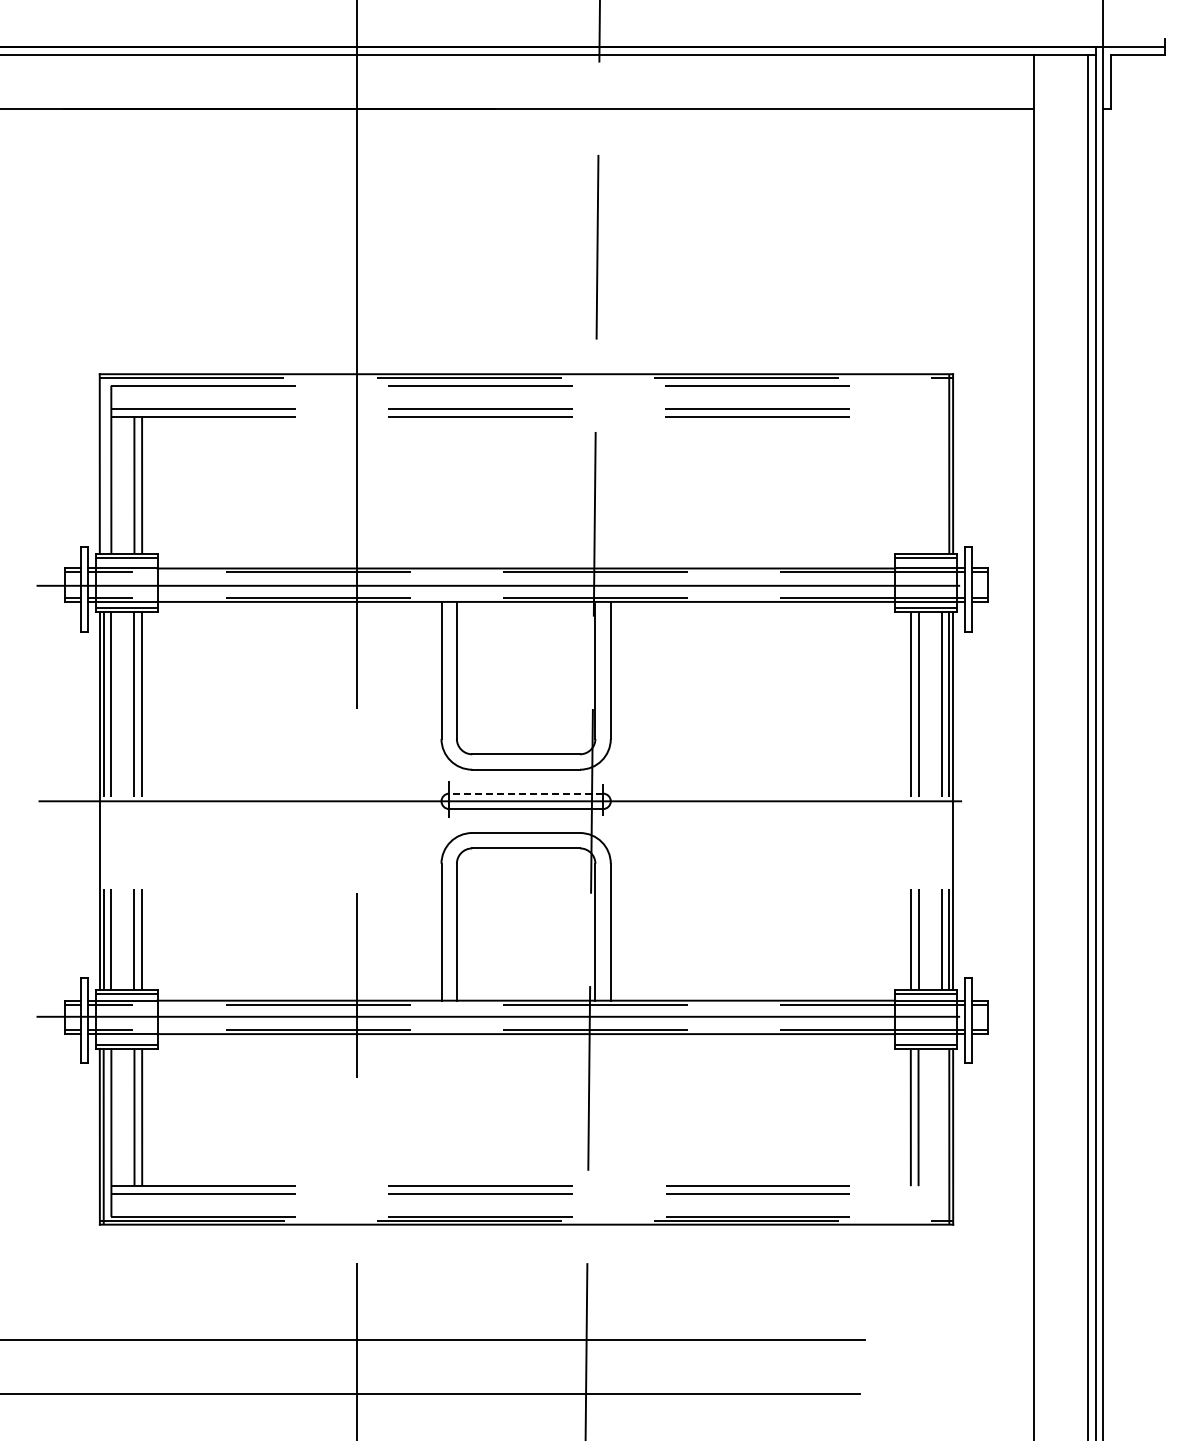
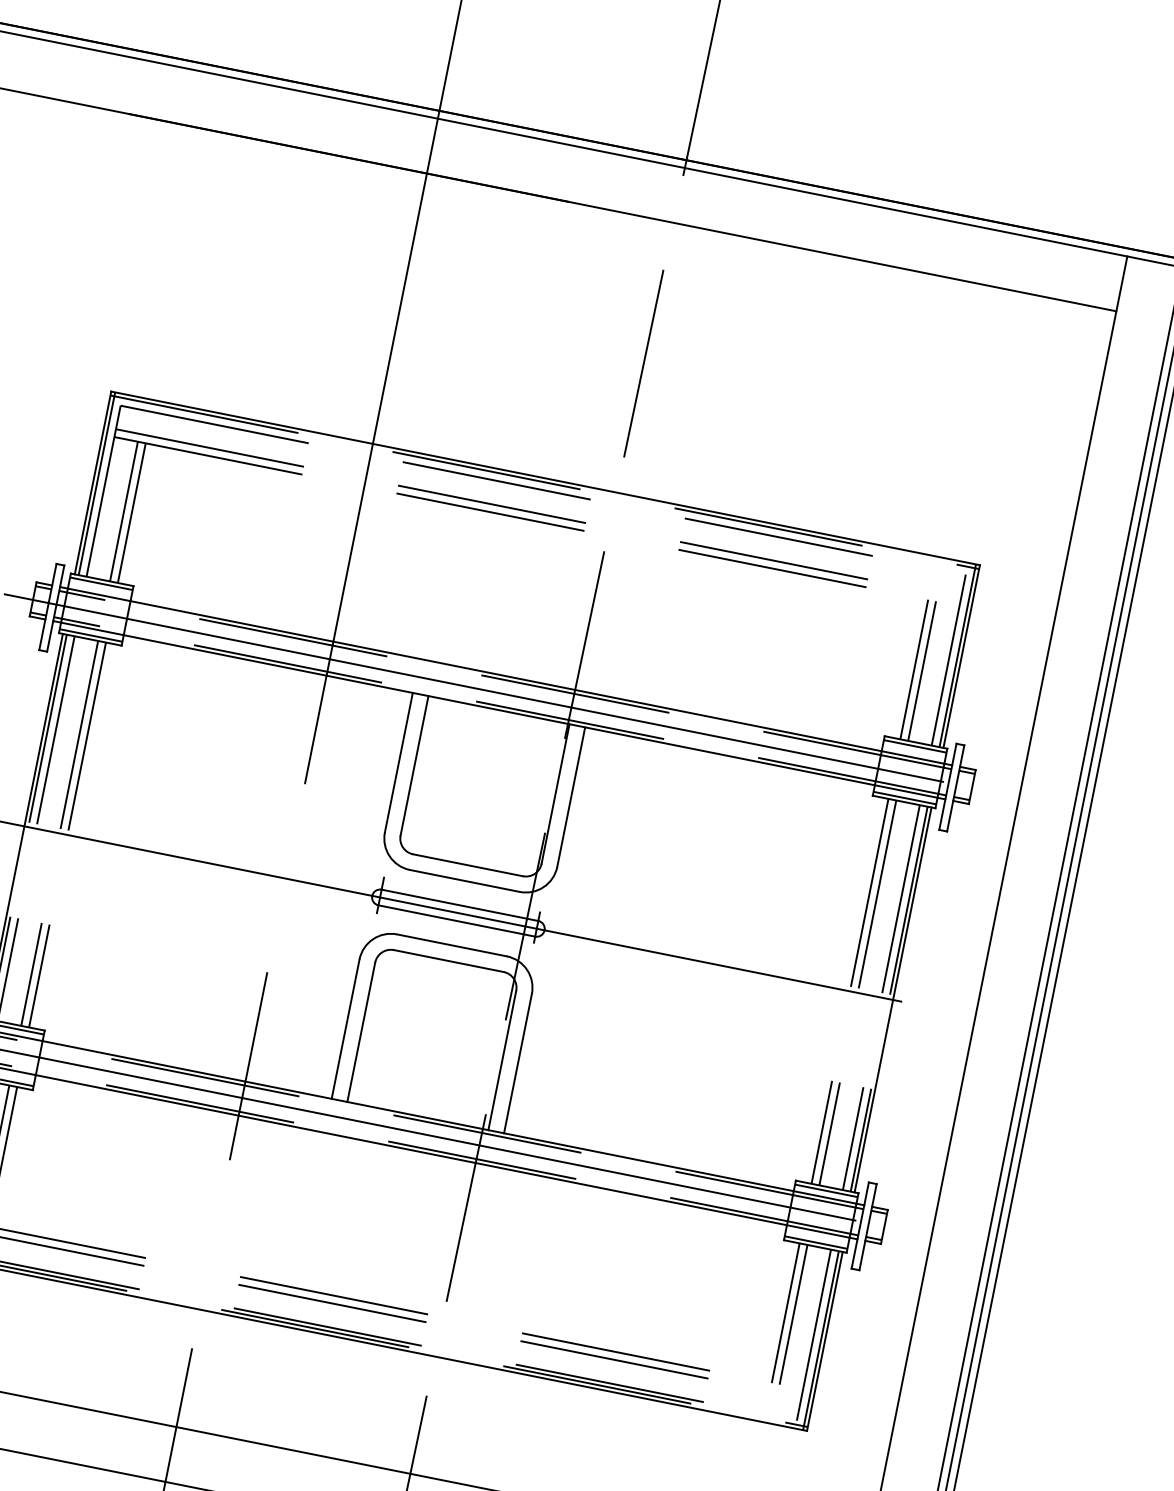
line: (103, 463) -> (96, 483), added
line: (941, 469) -> (948, 659), added
line: (910, 484) -> (914, 668), added
line: (918, 484) -> (922, 670), added
line: (526, 793) -> (460, 905), dashed -> solid
line: (941, 1132) -> (813, 1334), added

